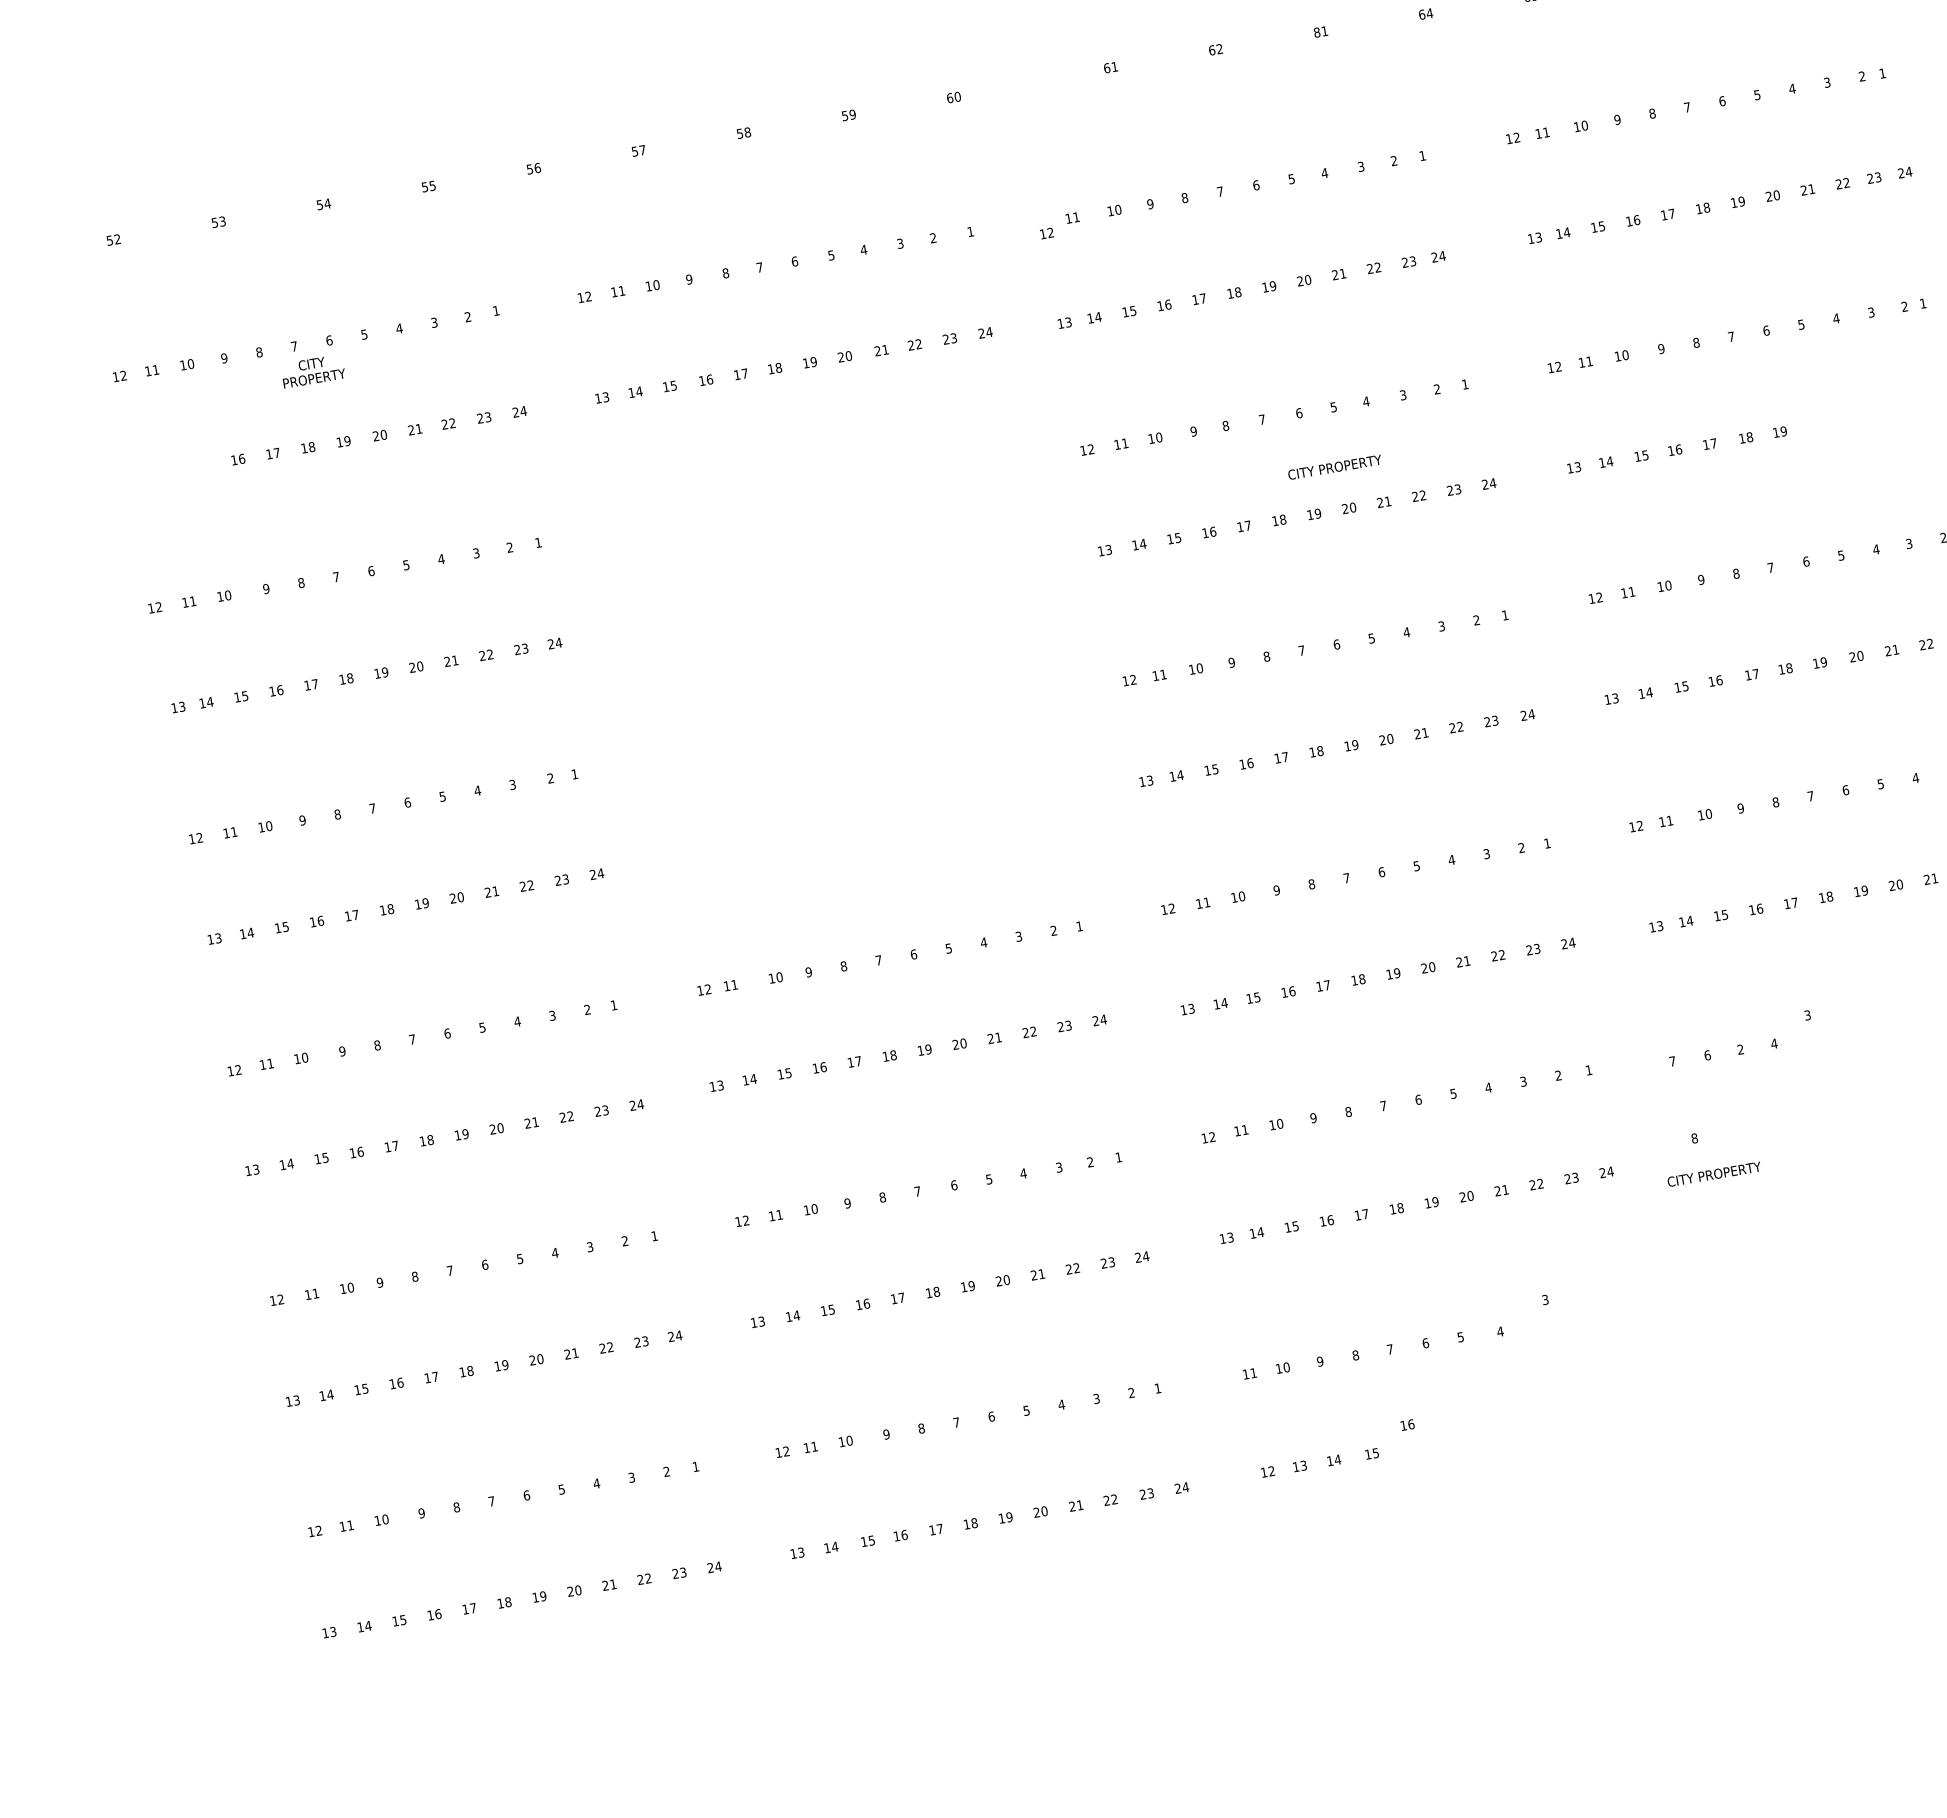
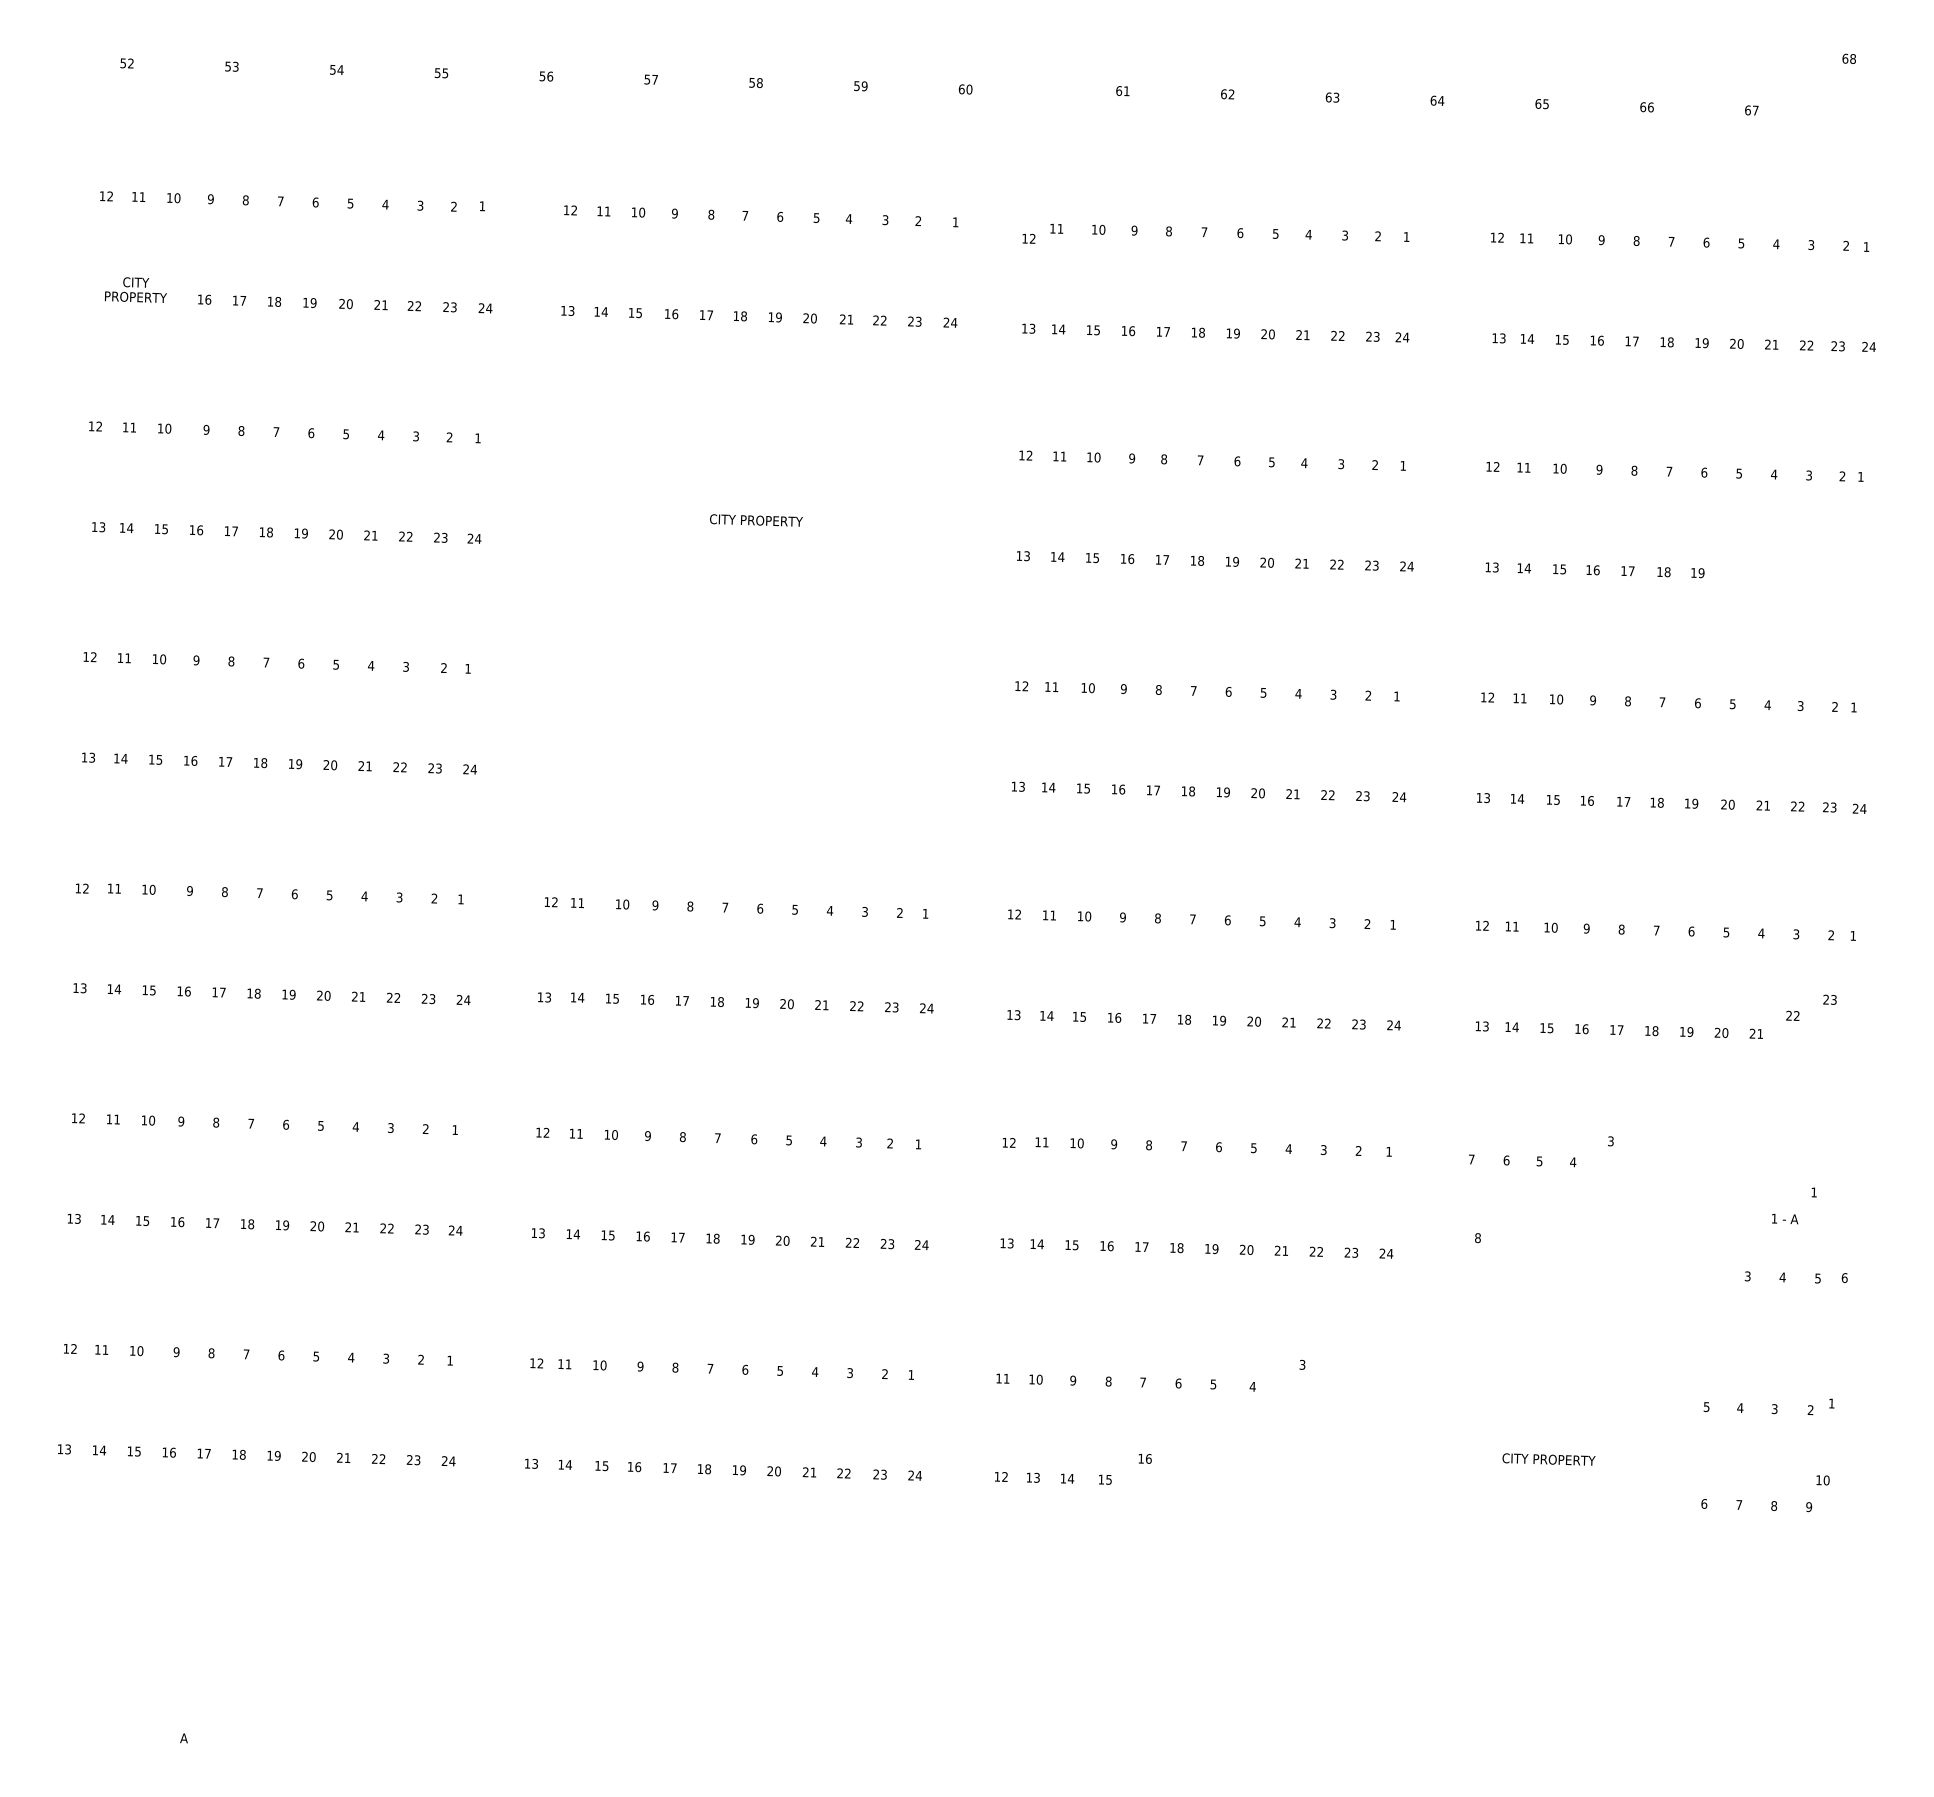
text: (1320, 31) -> (1332, 97), 81 -> 63
text: (312, 370) -> (135, 289), moved
text: (1335, 467) -> (756, 520), moved
text: (1740, 1049) -> (1539, 1161), 2 -> 5
text: (1713, 1174) -> (1548, 1459), moved

